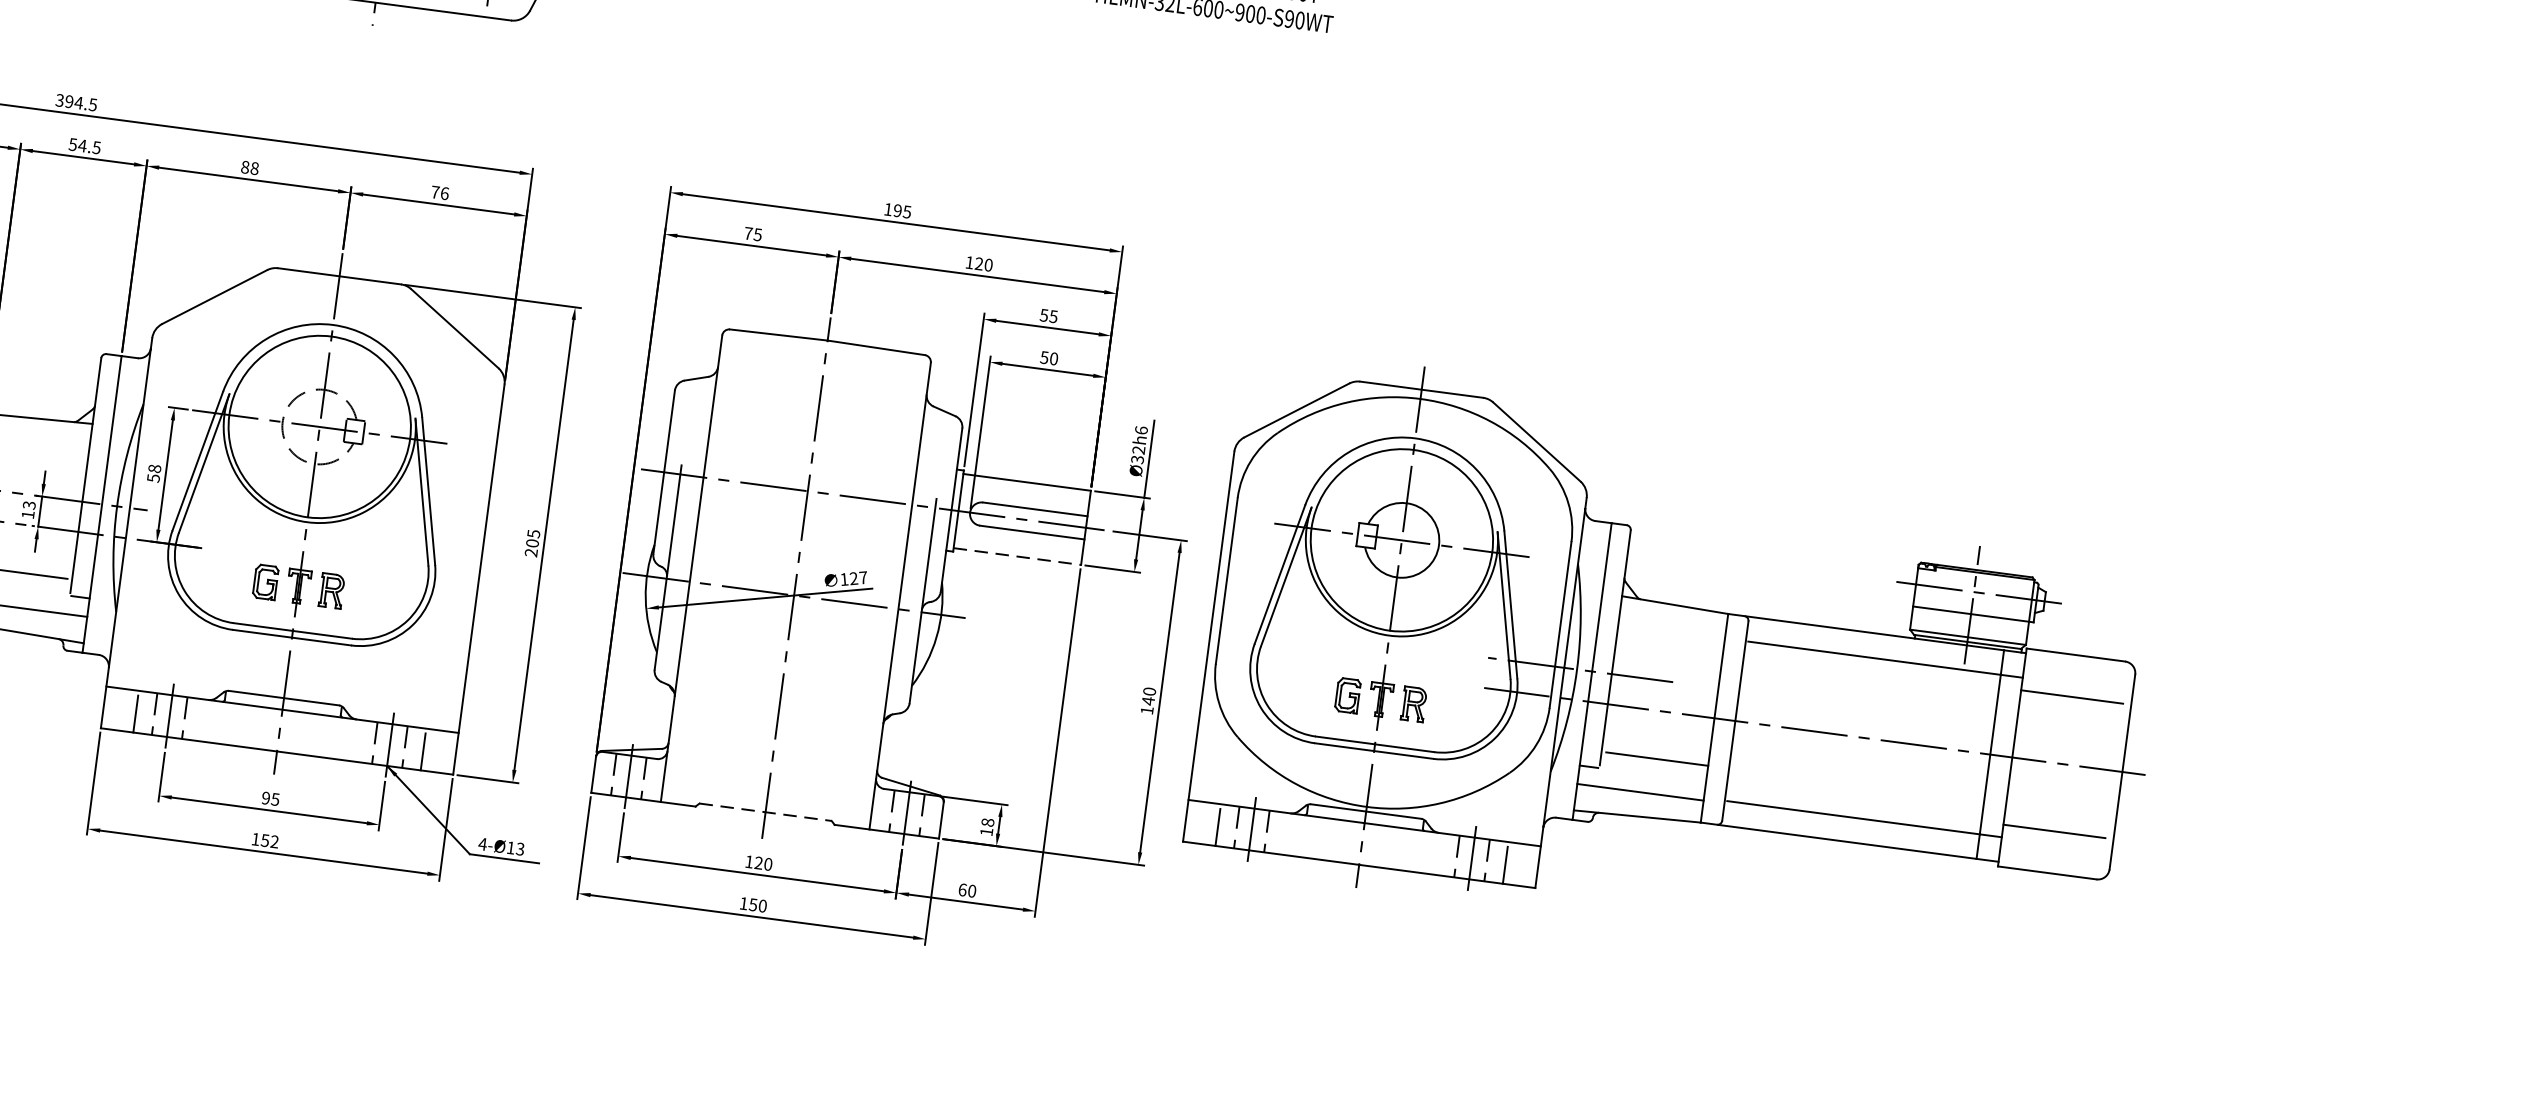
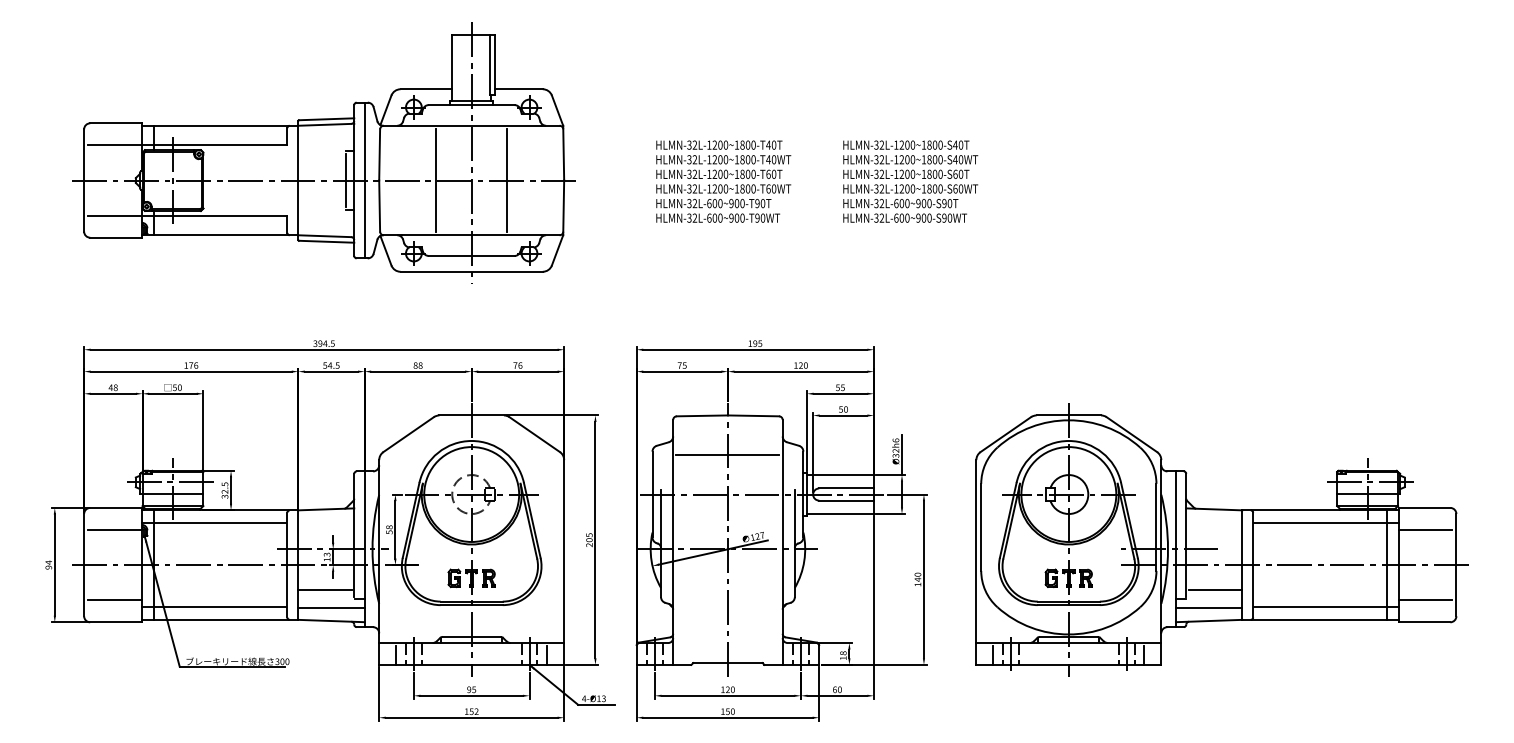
line: (817, 414) -> (727, 454), added
line: (1019, 557) -> (841, 514), dashed -> solid
part: (1681, 664) -> (1221, 539), moved
line: (764, 812) -> (727, 663), dashed -> solid

